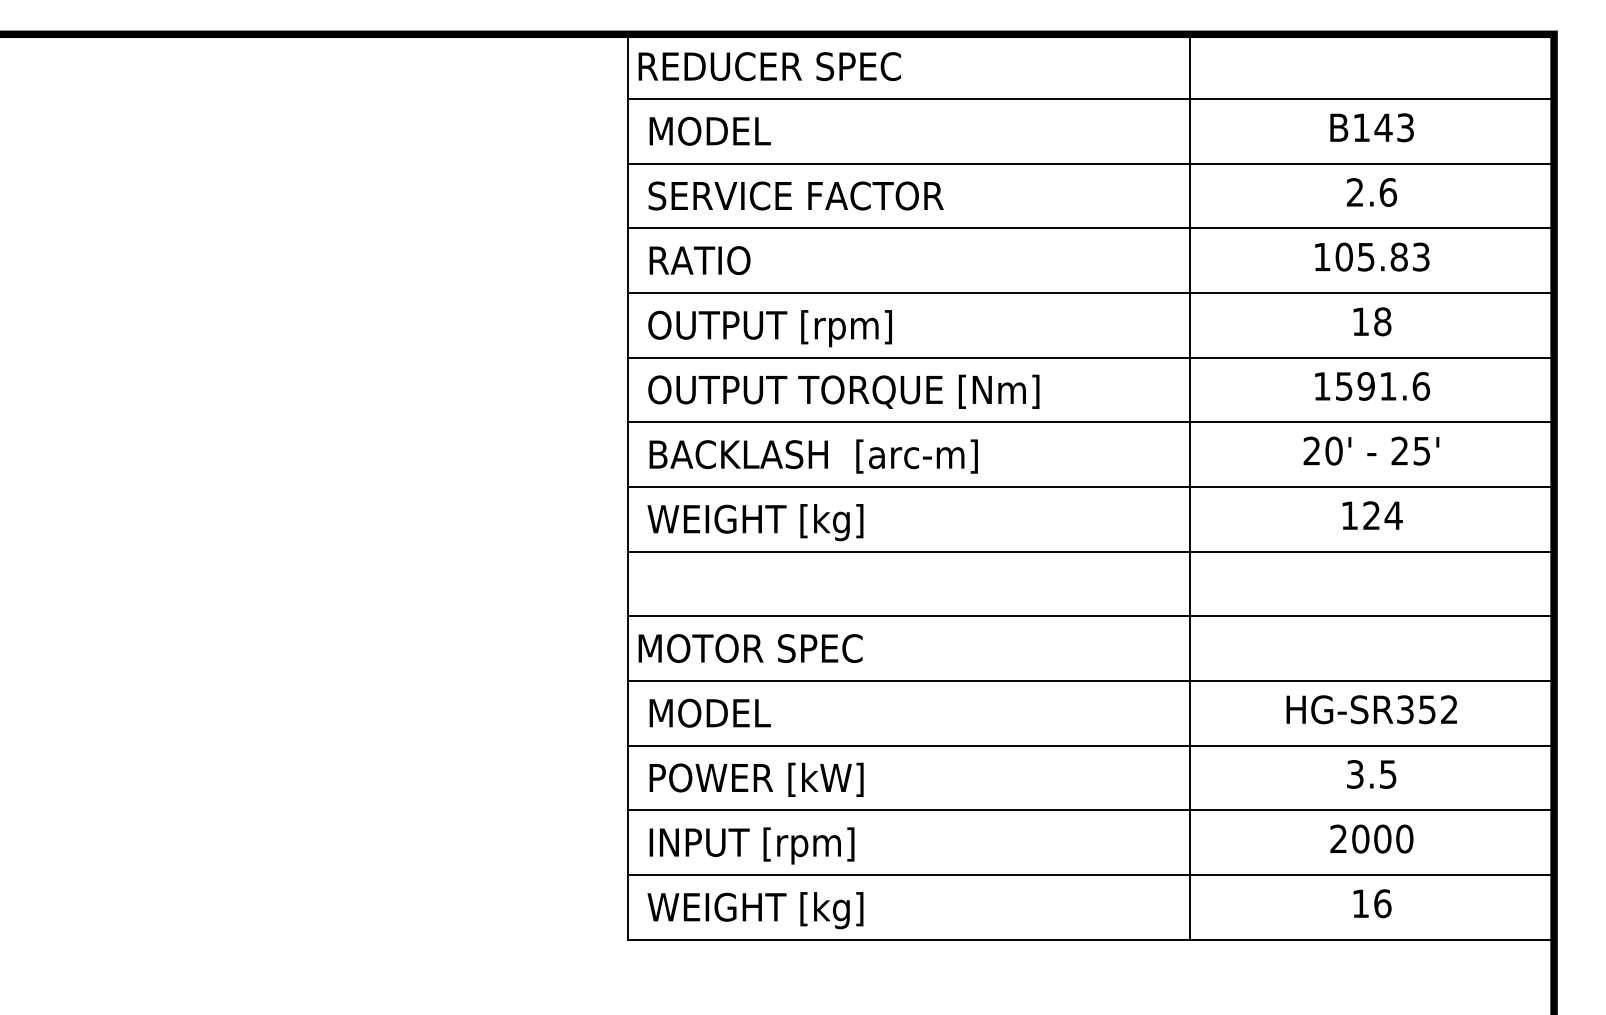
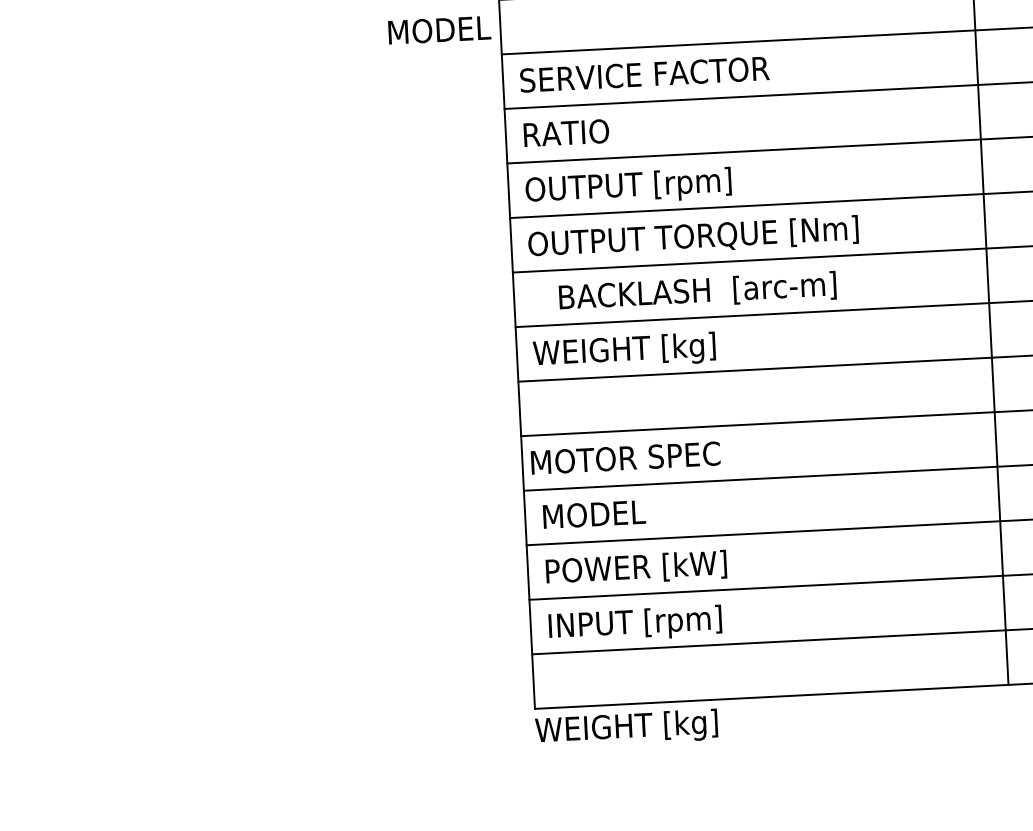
text: (709, 130) -> (439, 29), moved
text: (813, 456) -> (697, 292), moved
text: (755, 910) -> (626, 728), moved

